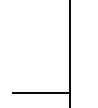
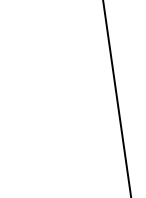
line: (41, 92) -> (71, 160), removed

